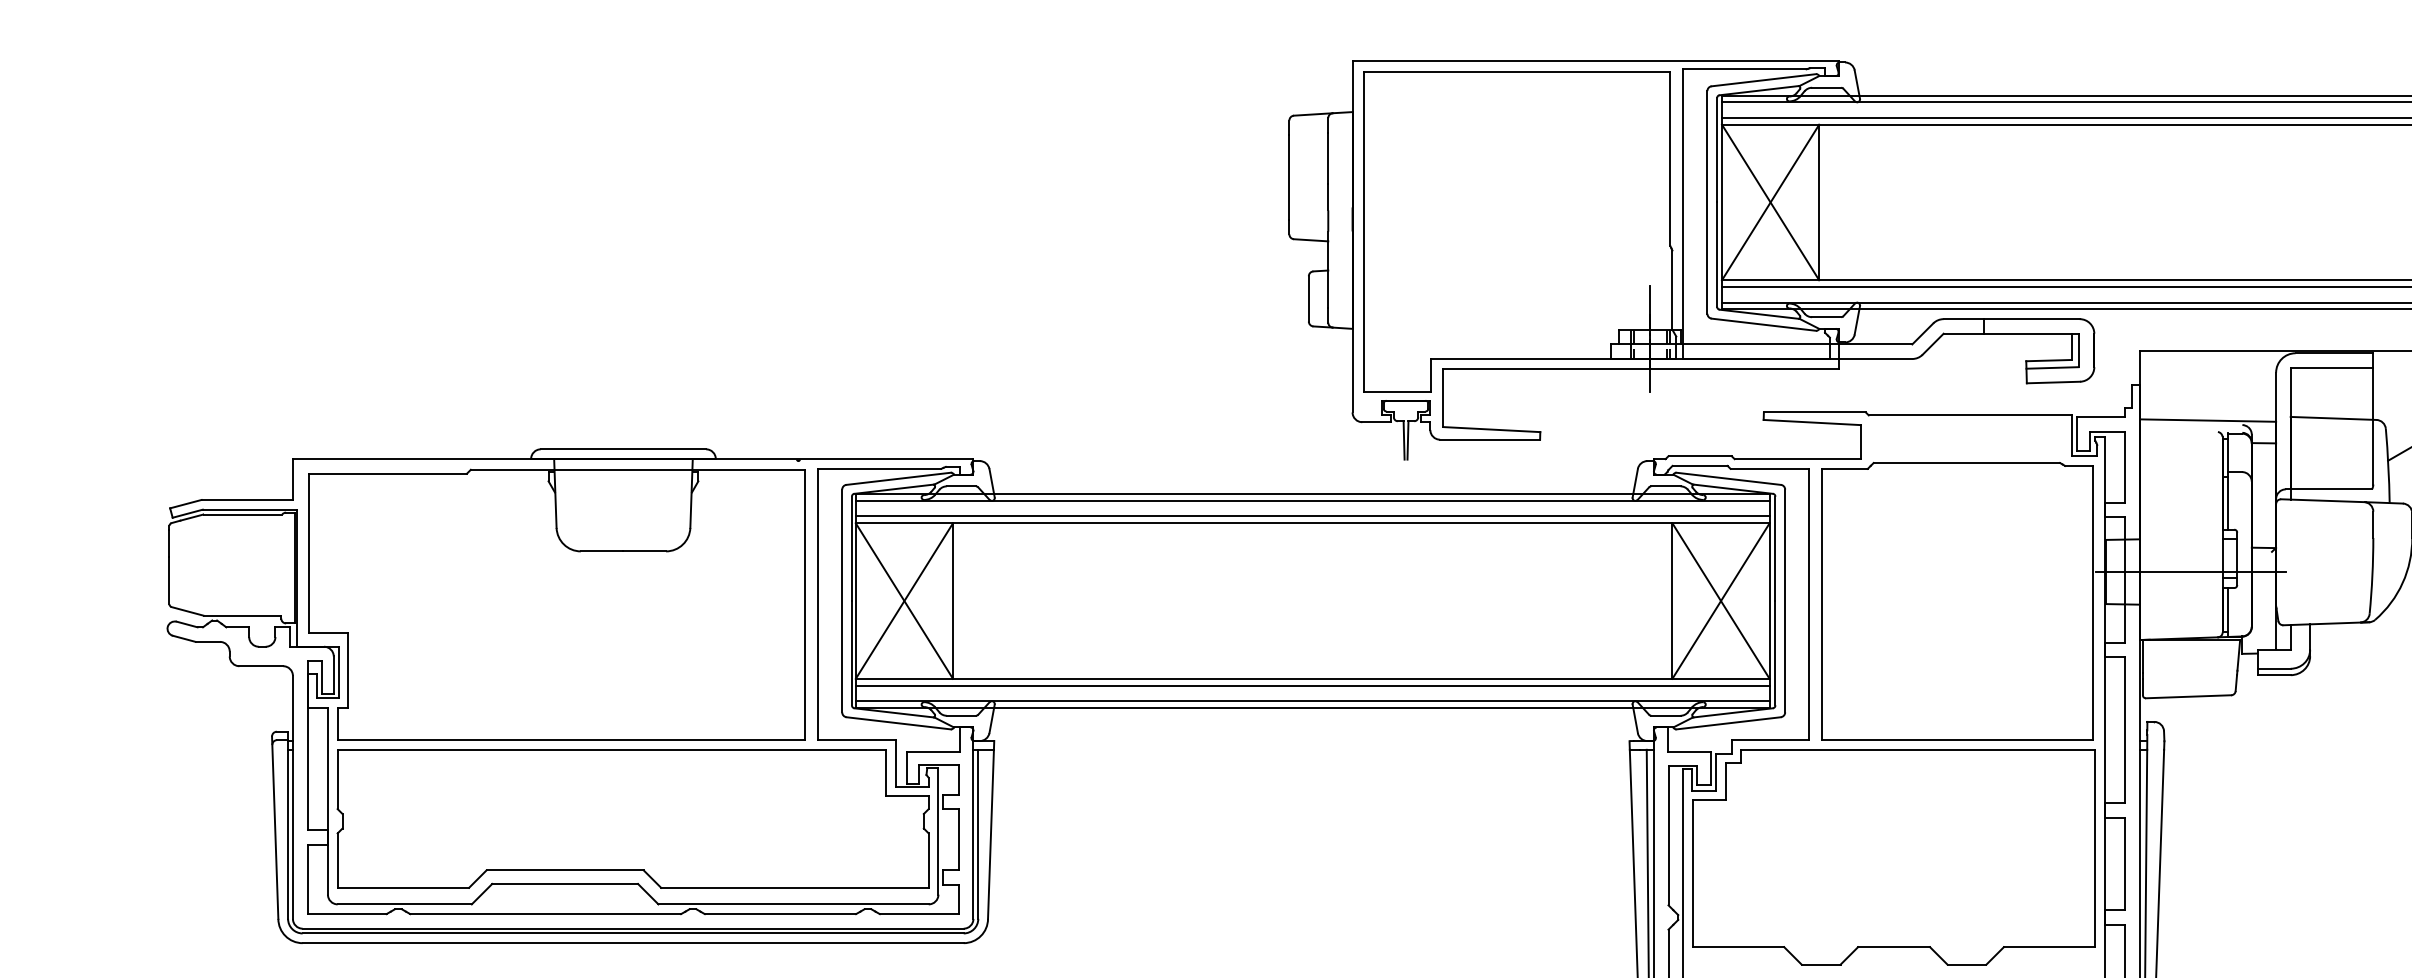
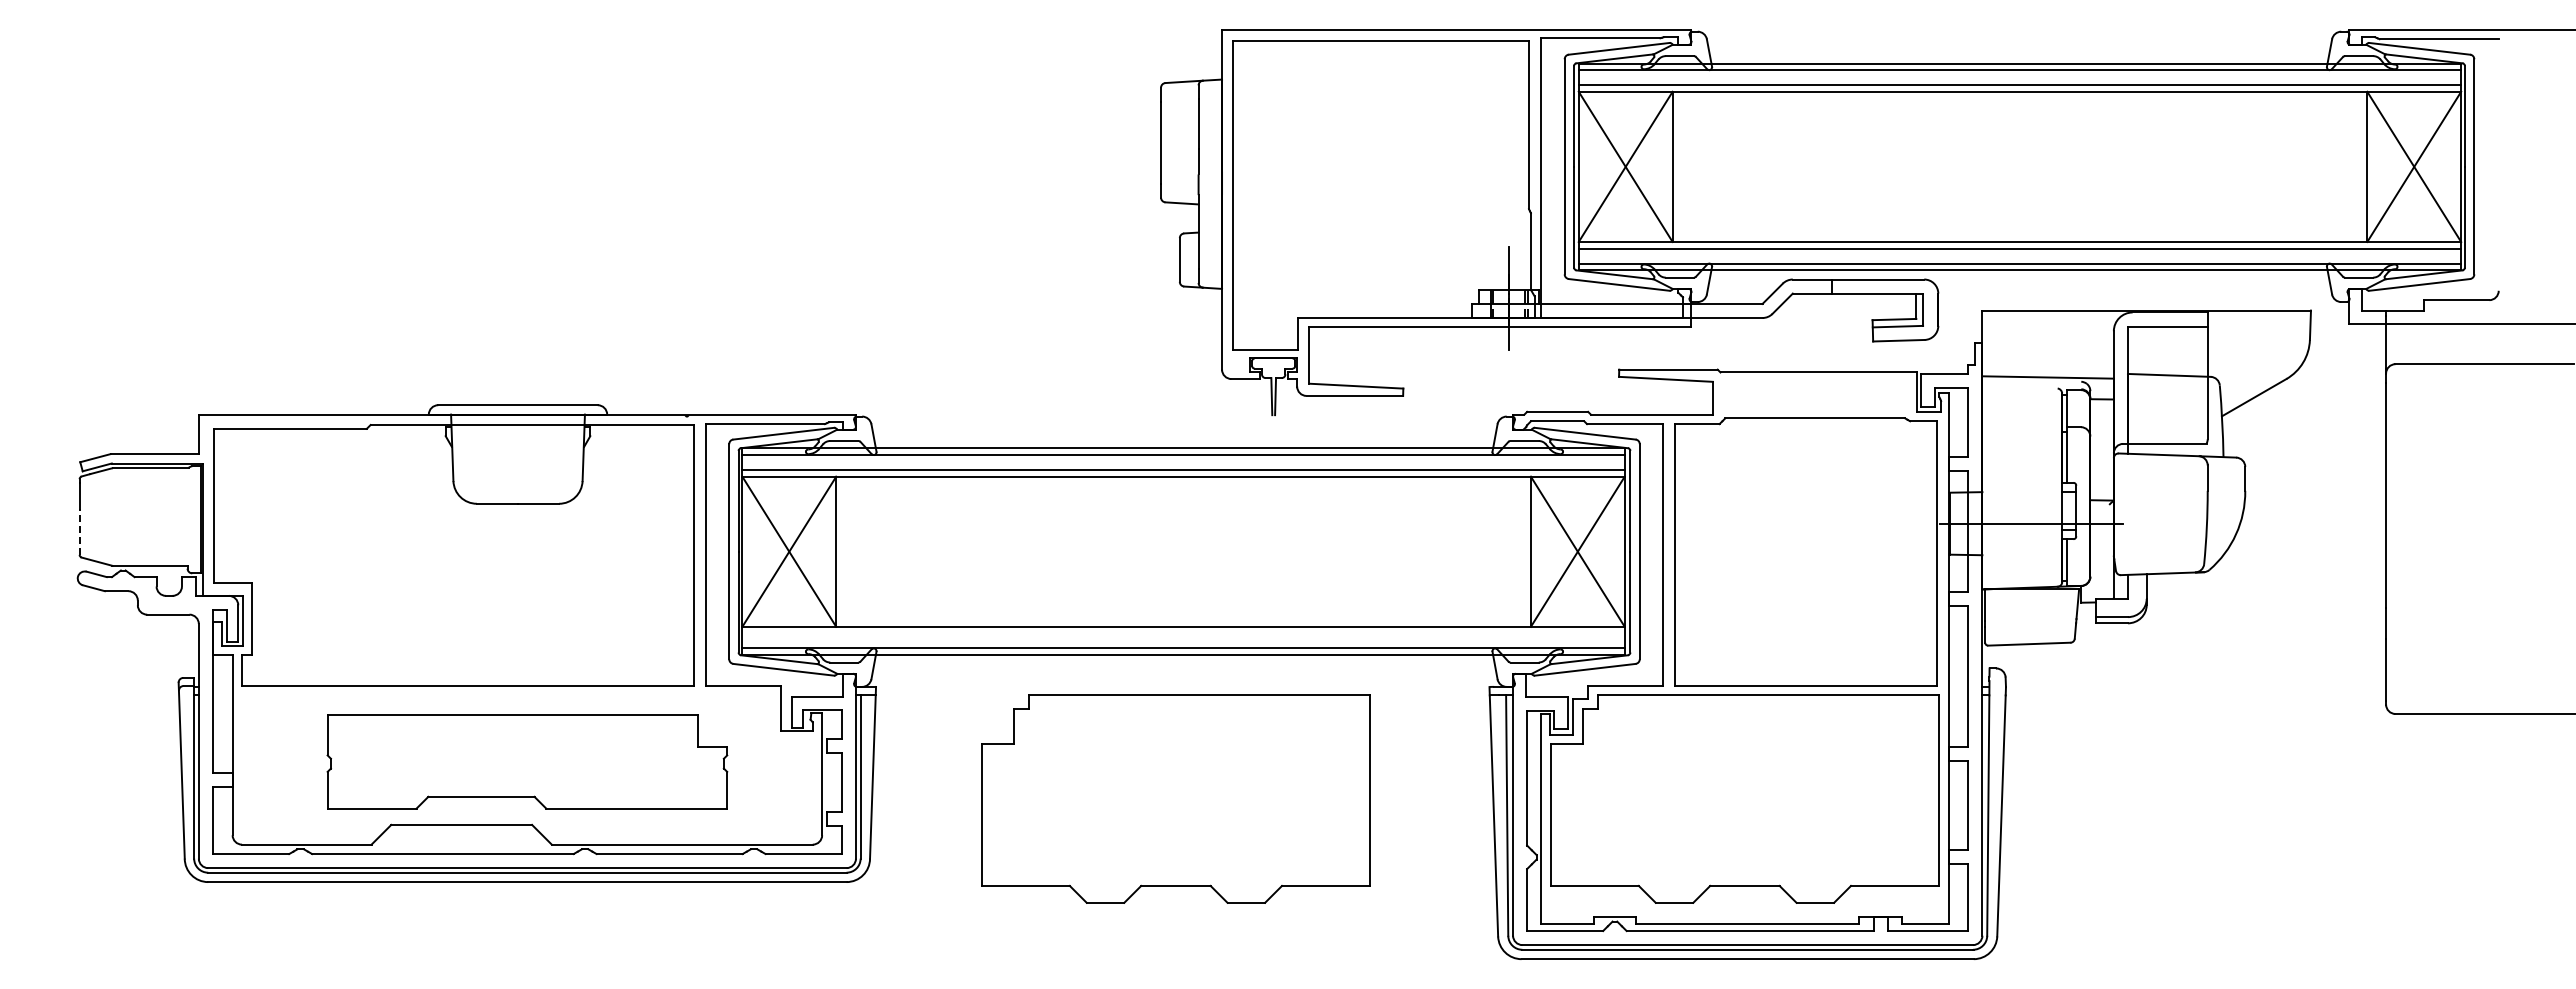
line: (169, 581) -> (79, 532), solid -> dashed
line: (1312, 685) -> (1183, 633), removed
part: (633, 818) -> (527, 761), size x0.7
part: (1304, 856) -> (1175, 798), added

